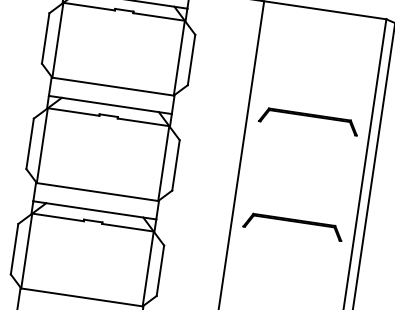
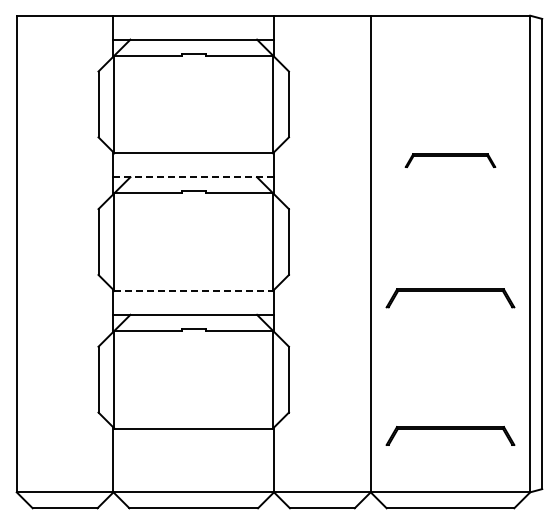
line: (110, 105) -> (194, 177), solid -> dashed
part: (308, 121) -> (450, 160), size x0.7
line: (98, 191) -> (194, 290), solid -> dashed

